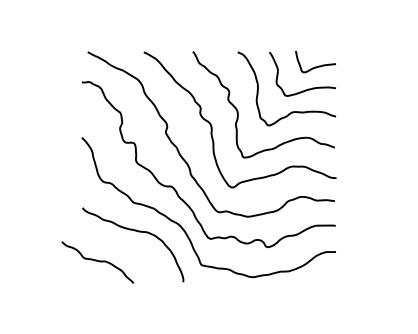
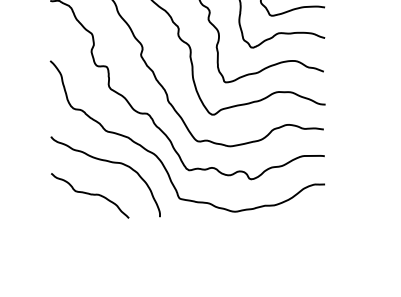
curve: (97, 261) -> (89, 194), moved

